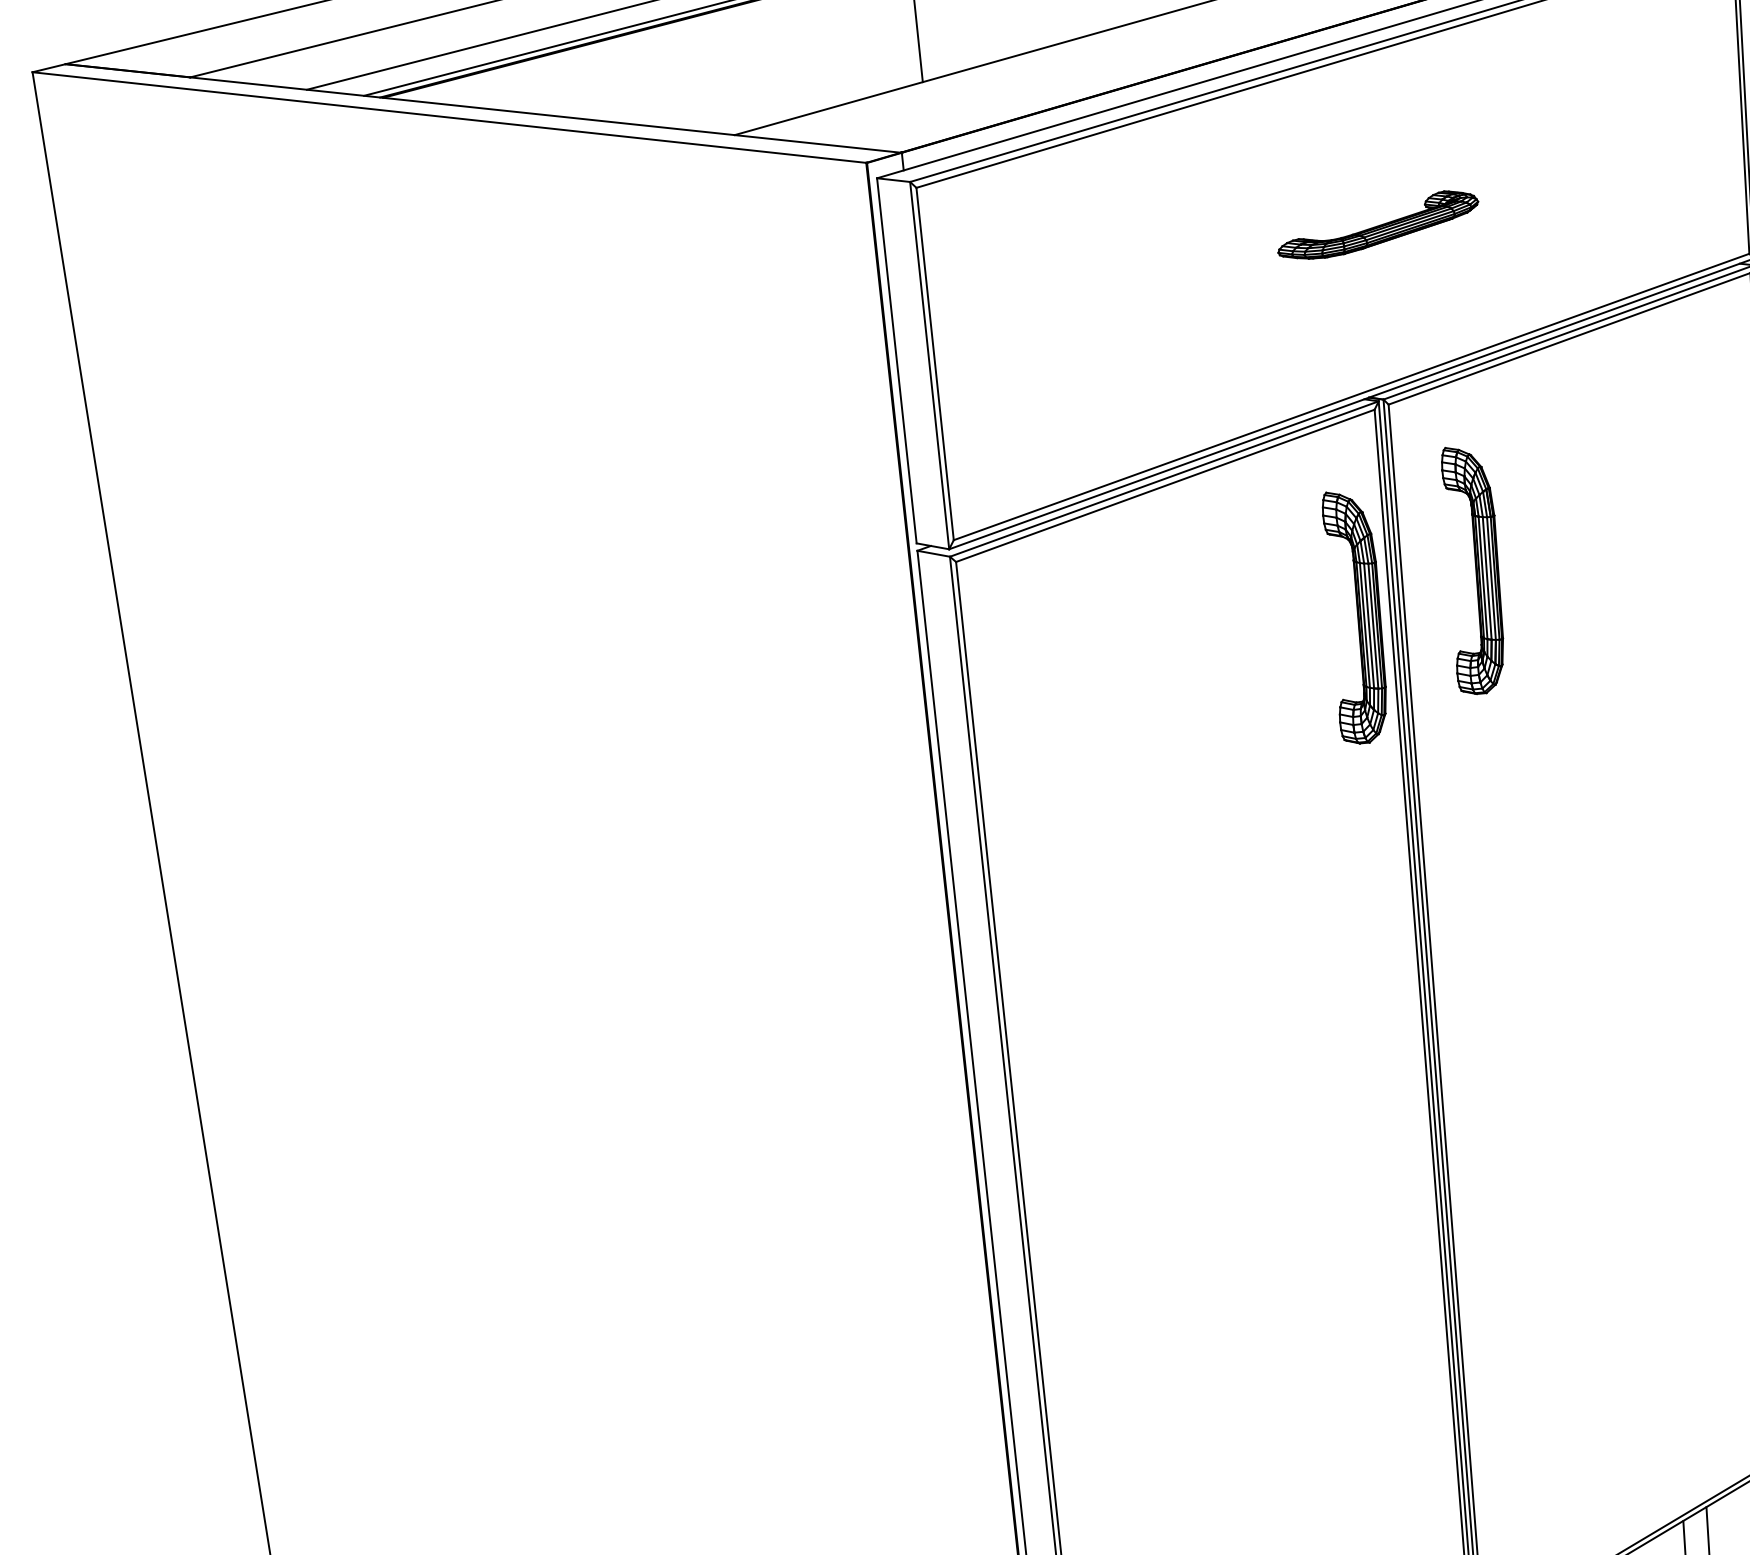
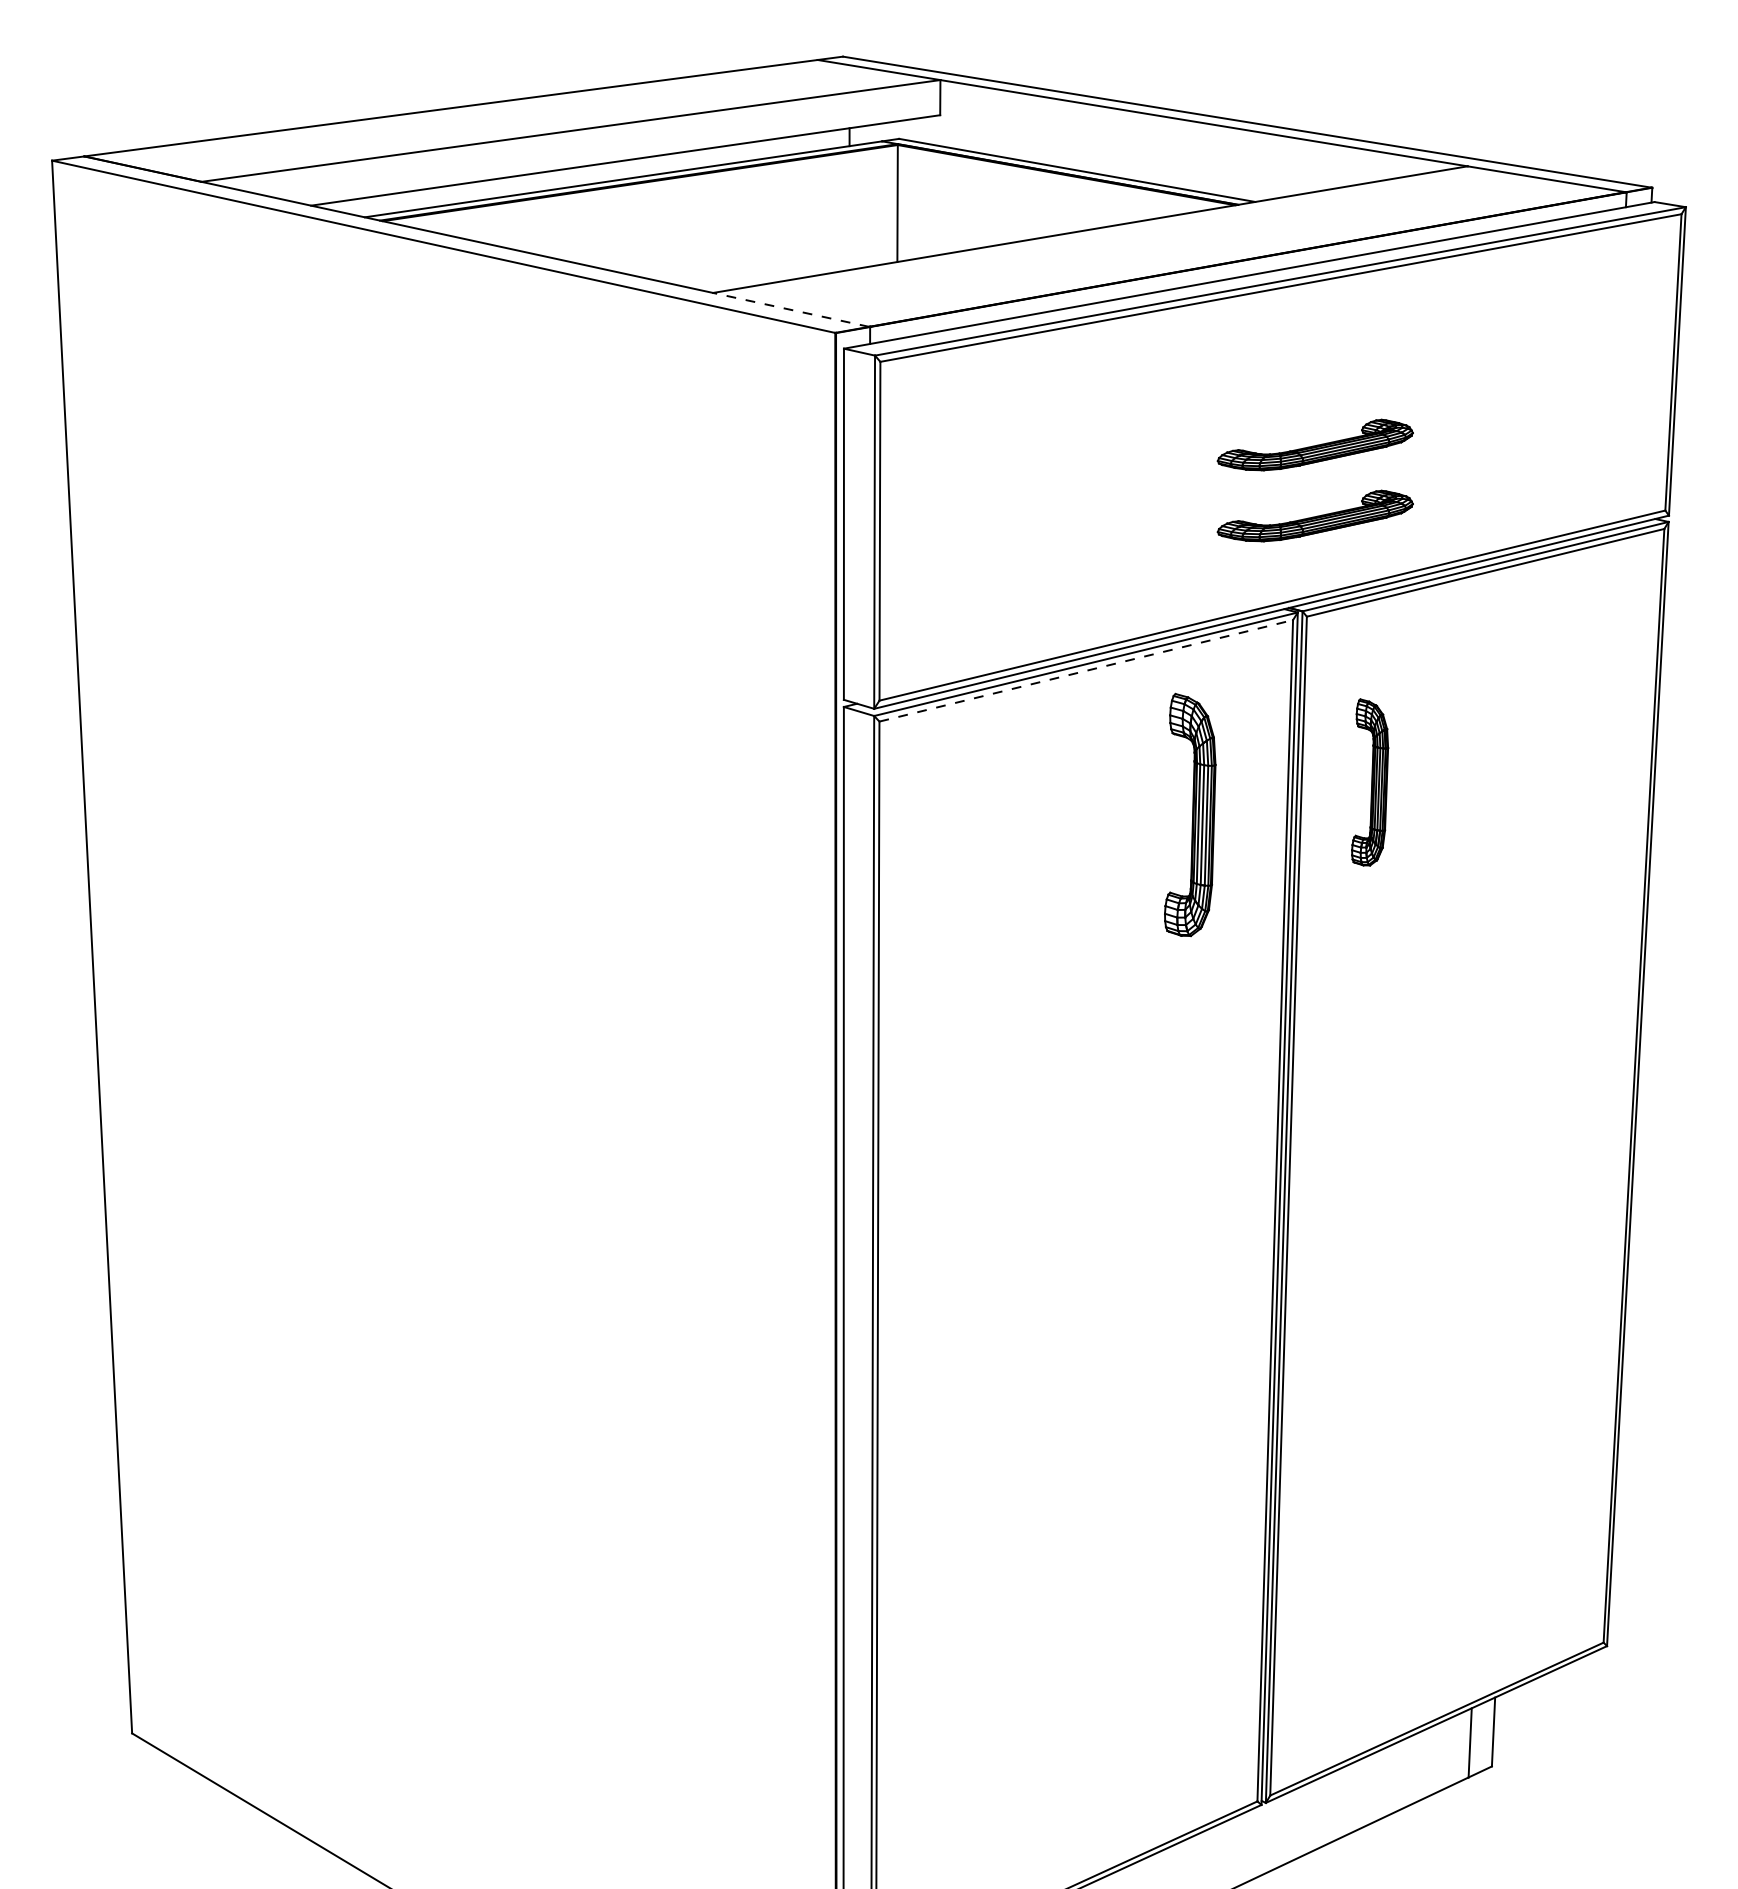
line: (818, 143) -> (791, 309), solid -> dashed
part: (1385, 298) -> (1314, 515), added
line: (1165, 485) -> (1086, 670), solid -> dashed
part: (1472, 569) -> (1369, 782), size x0.7
part: (1355, 616) -> (1190, 814), moved

